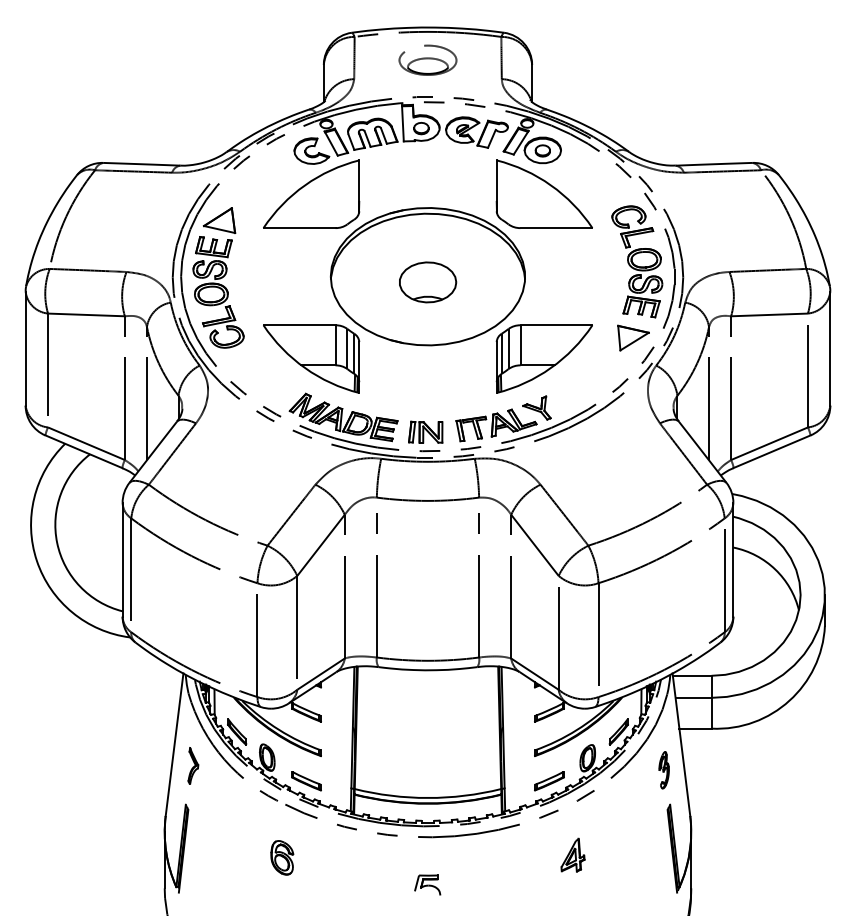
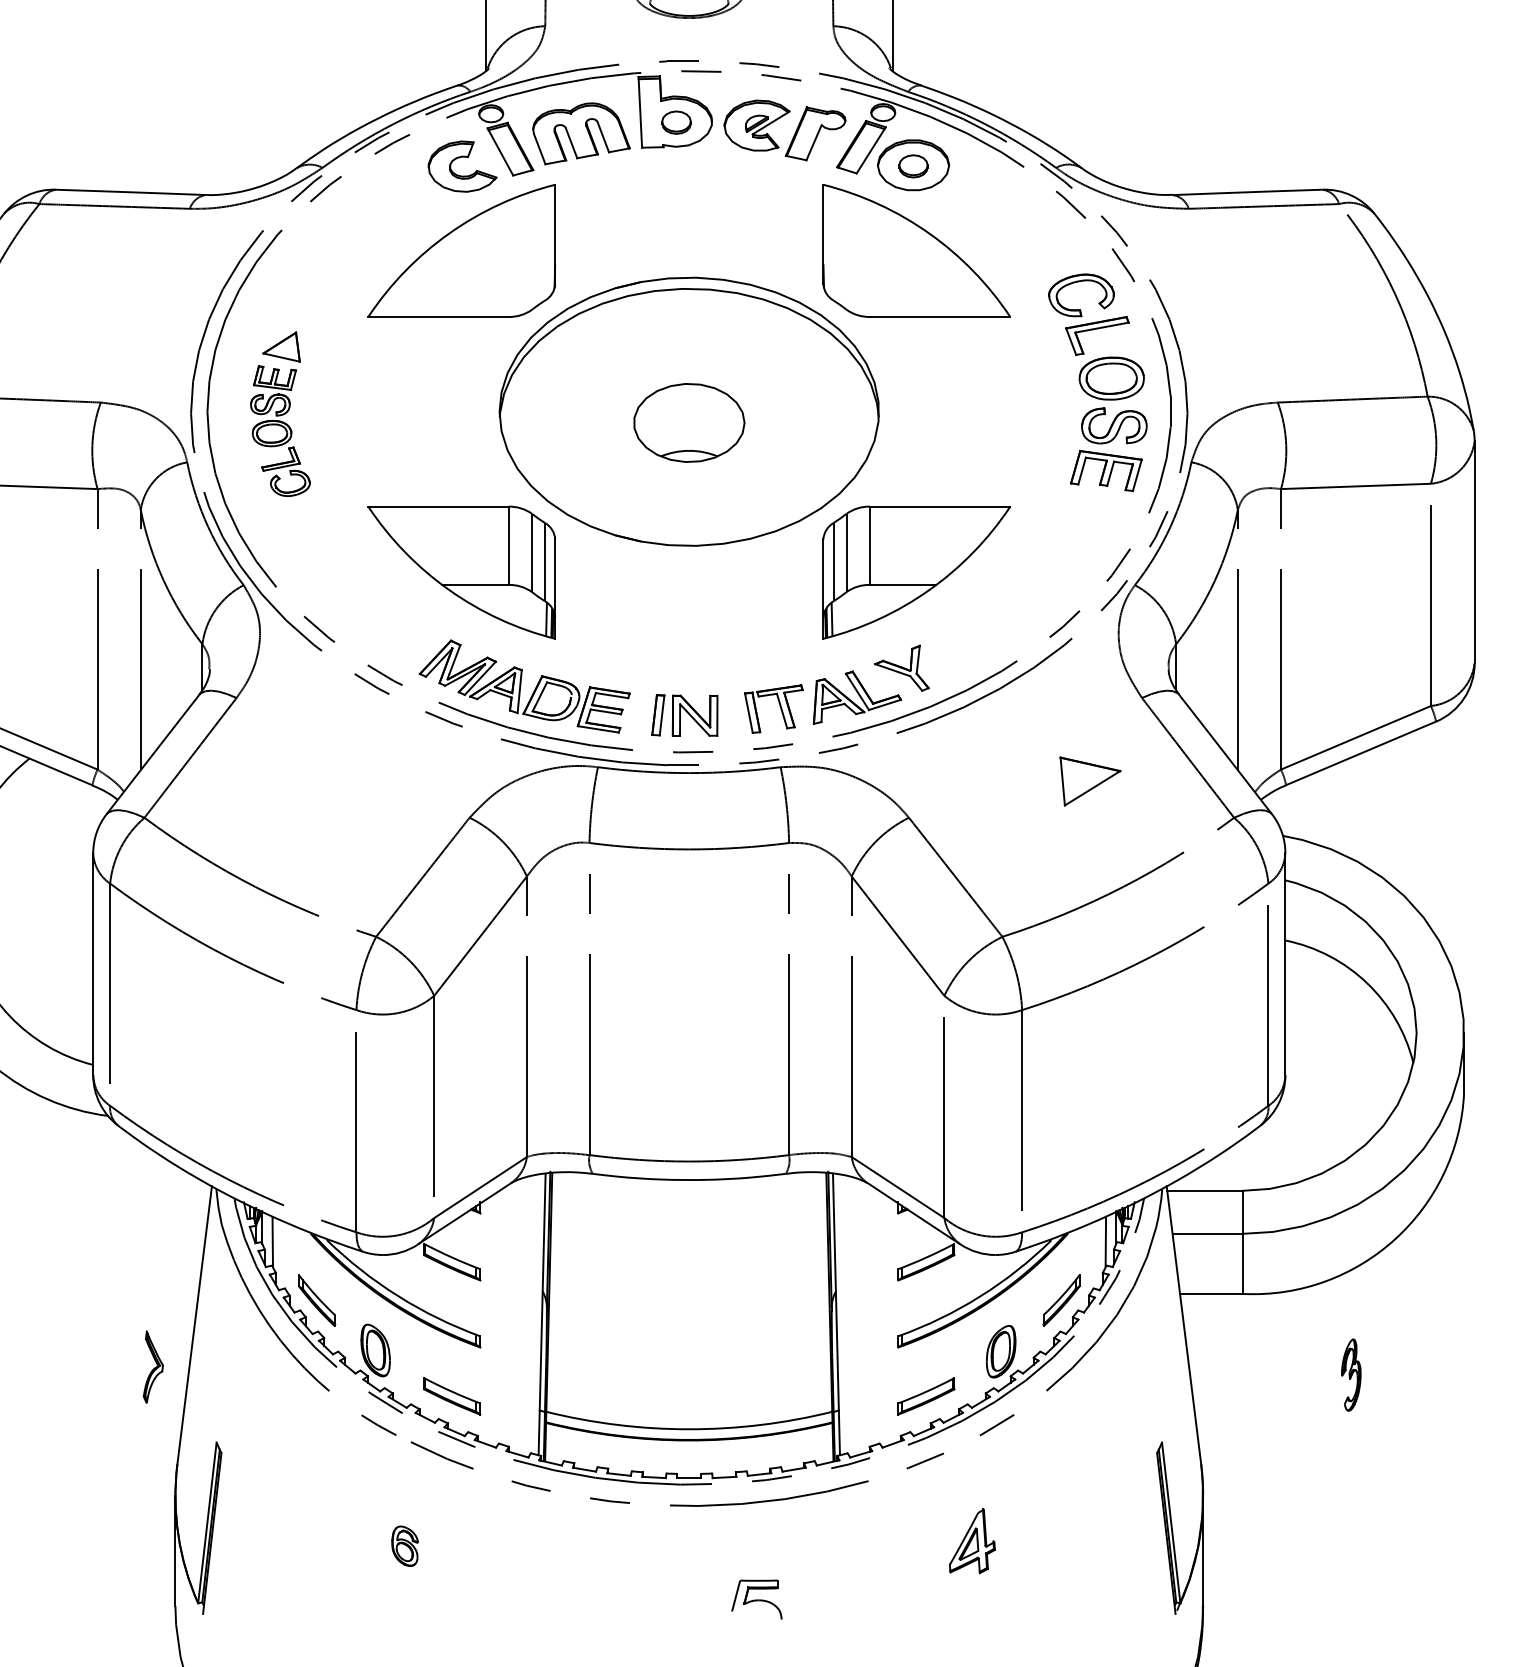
part: (218, 277) -> (280, 413), size x0.6
part: (633, 337) -> (1090, 780), moved
part: (193, 765) -> (153, 1365), moved
part: (663, 770) -> (1350, 1375), moved
part: (282, 857) -> (405, 1545), size x0.6
part: (427, 884) -> (756, 1598), moved

